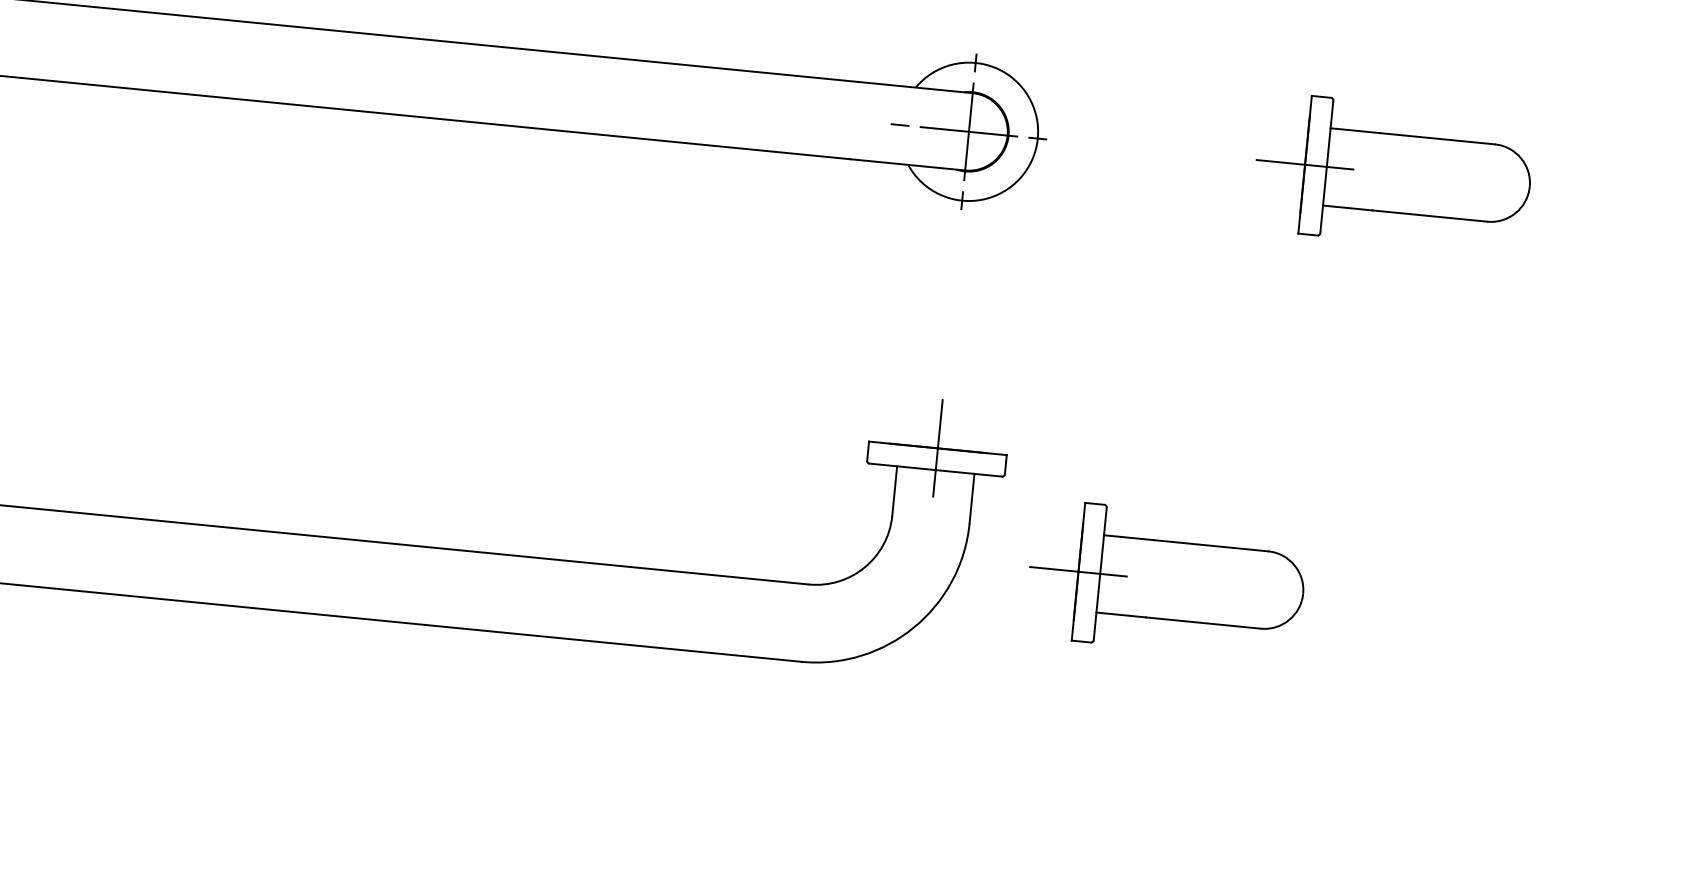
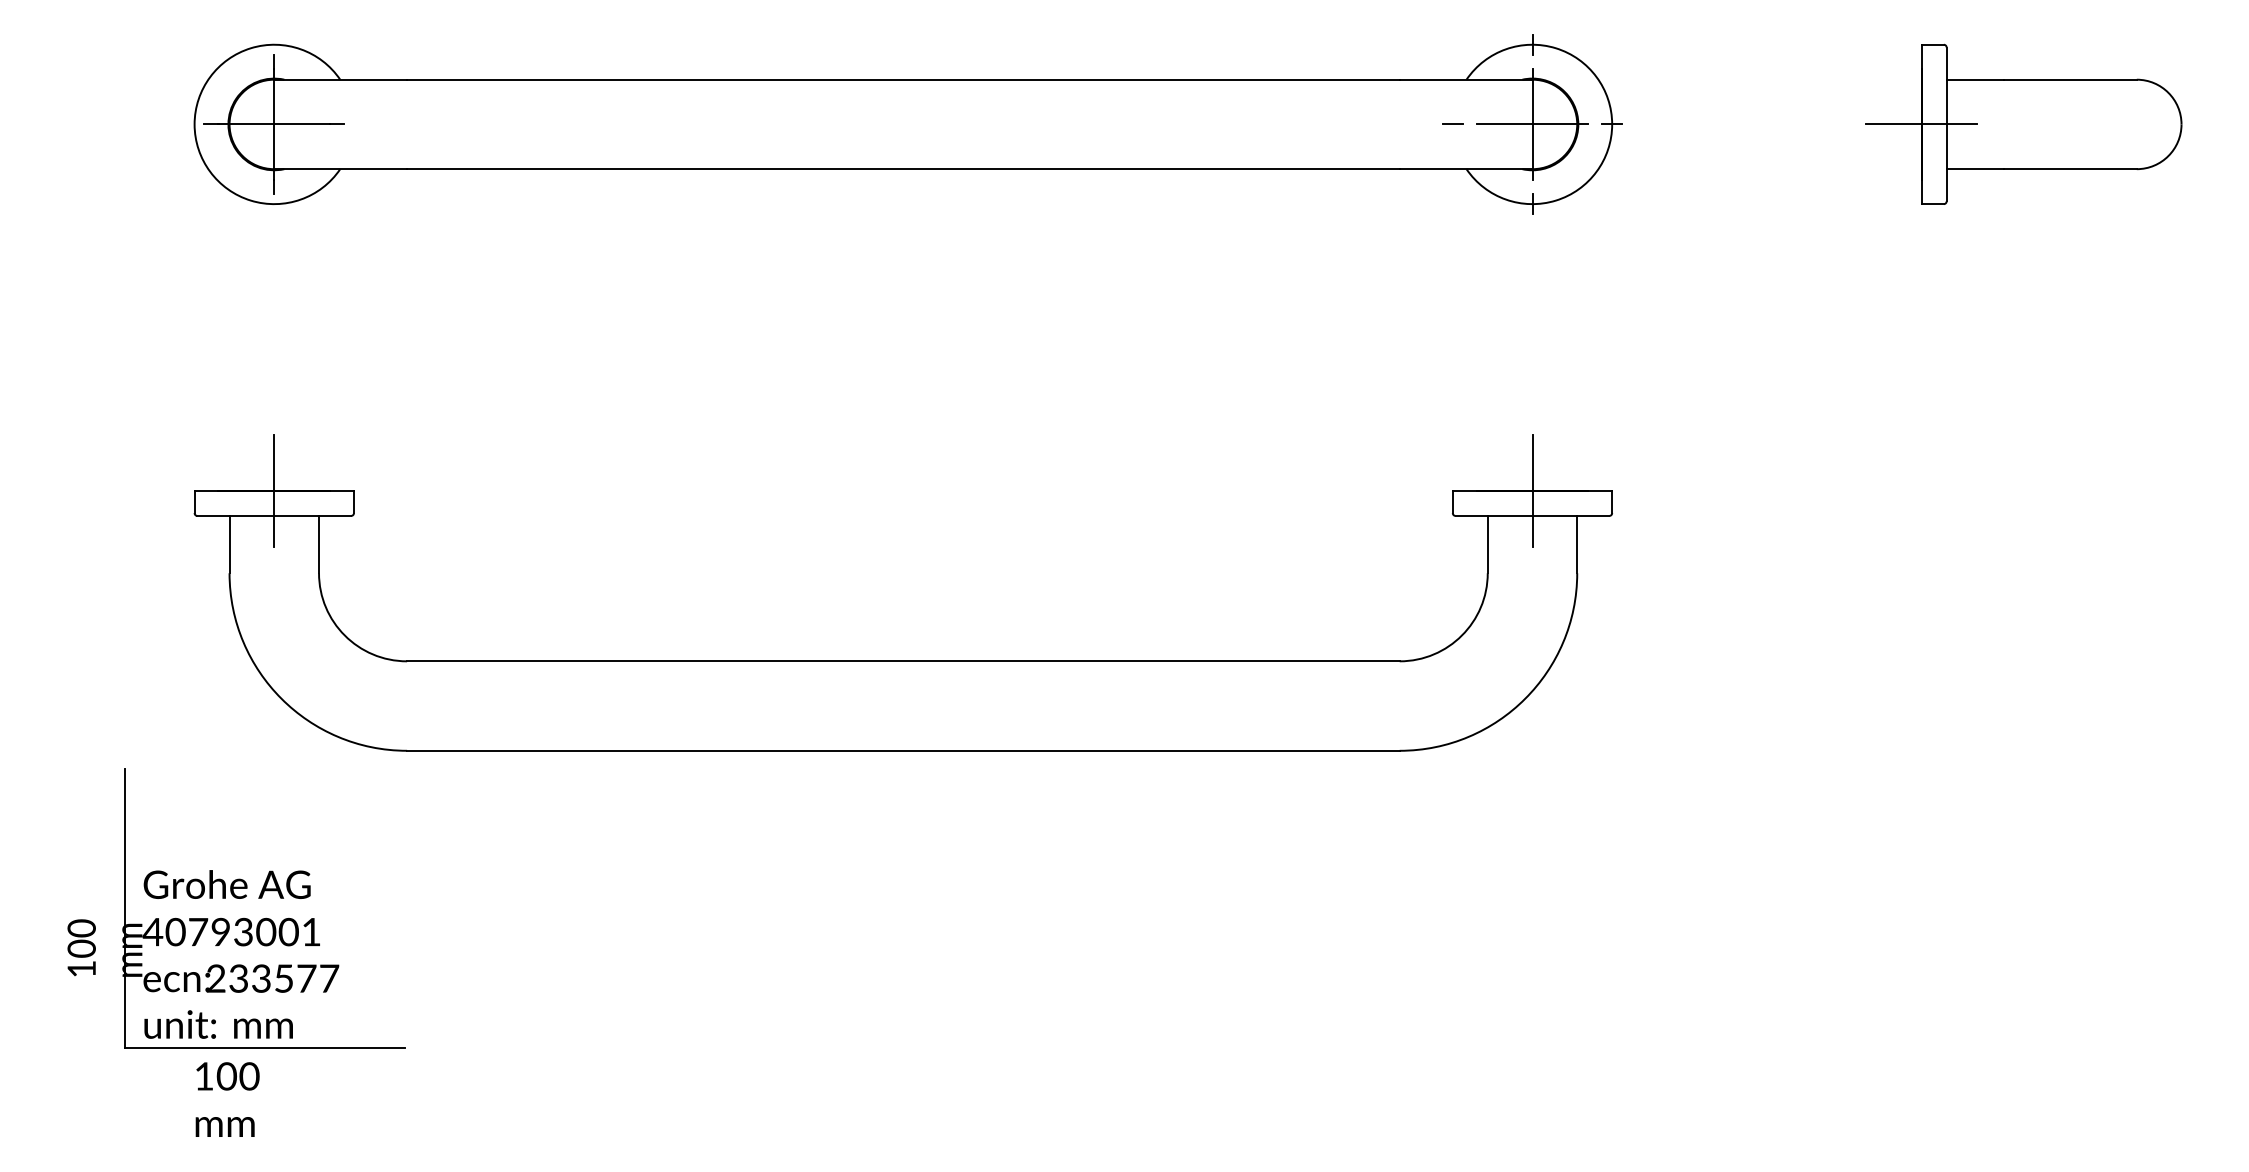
part: (1166, 579) -> (1809, 615), removed

